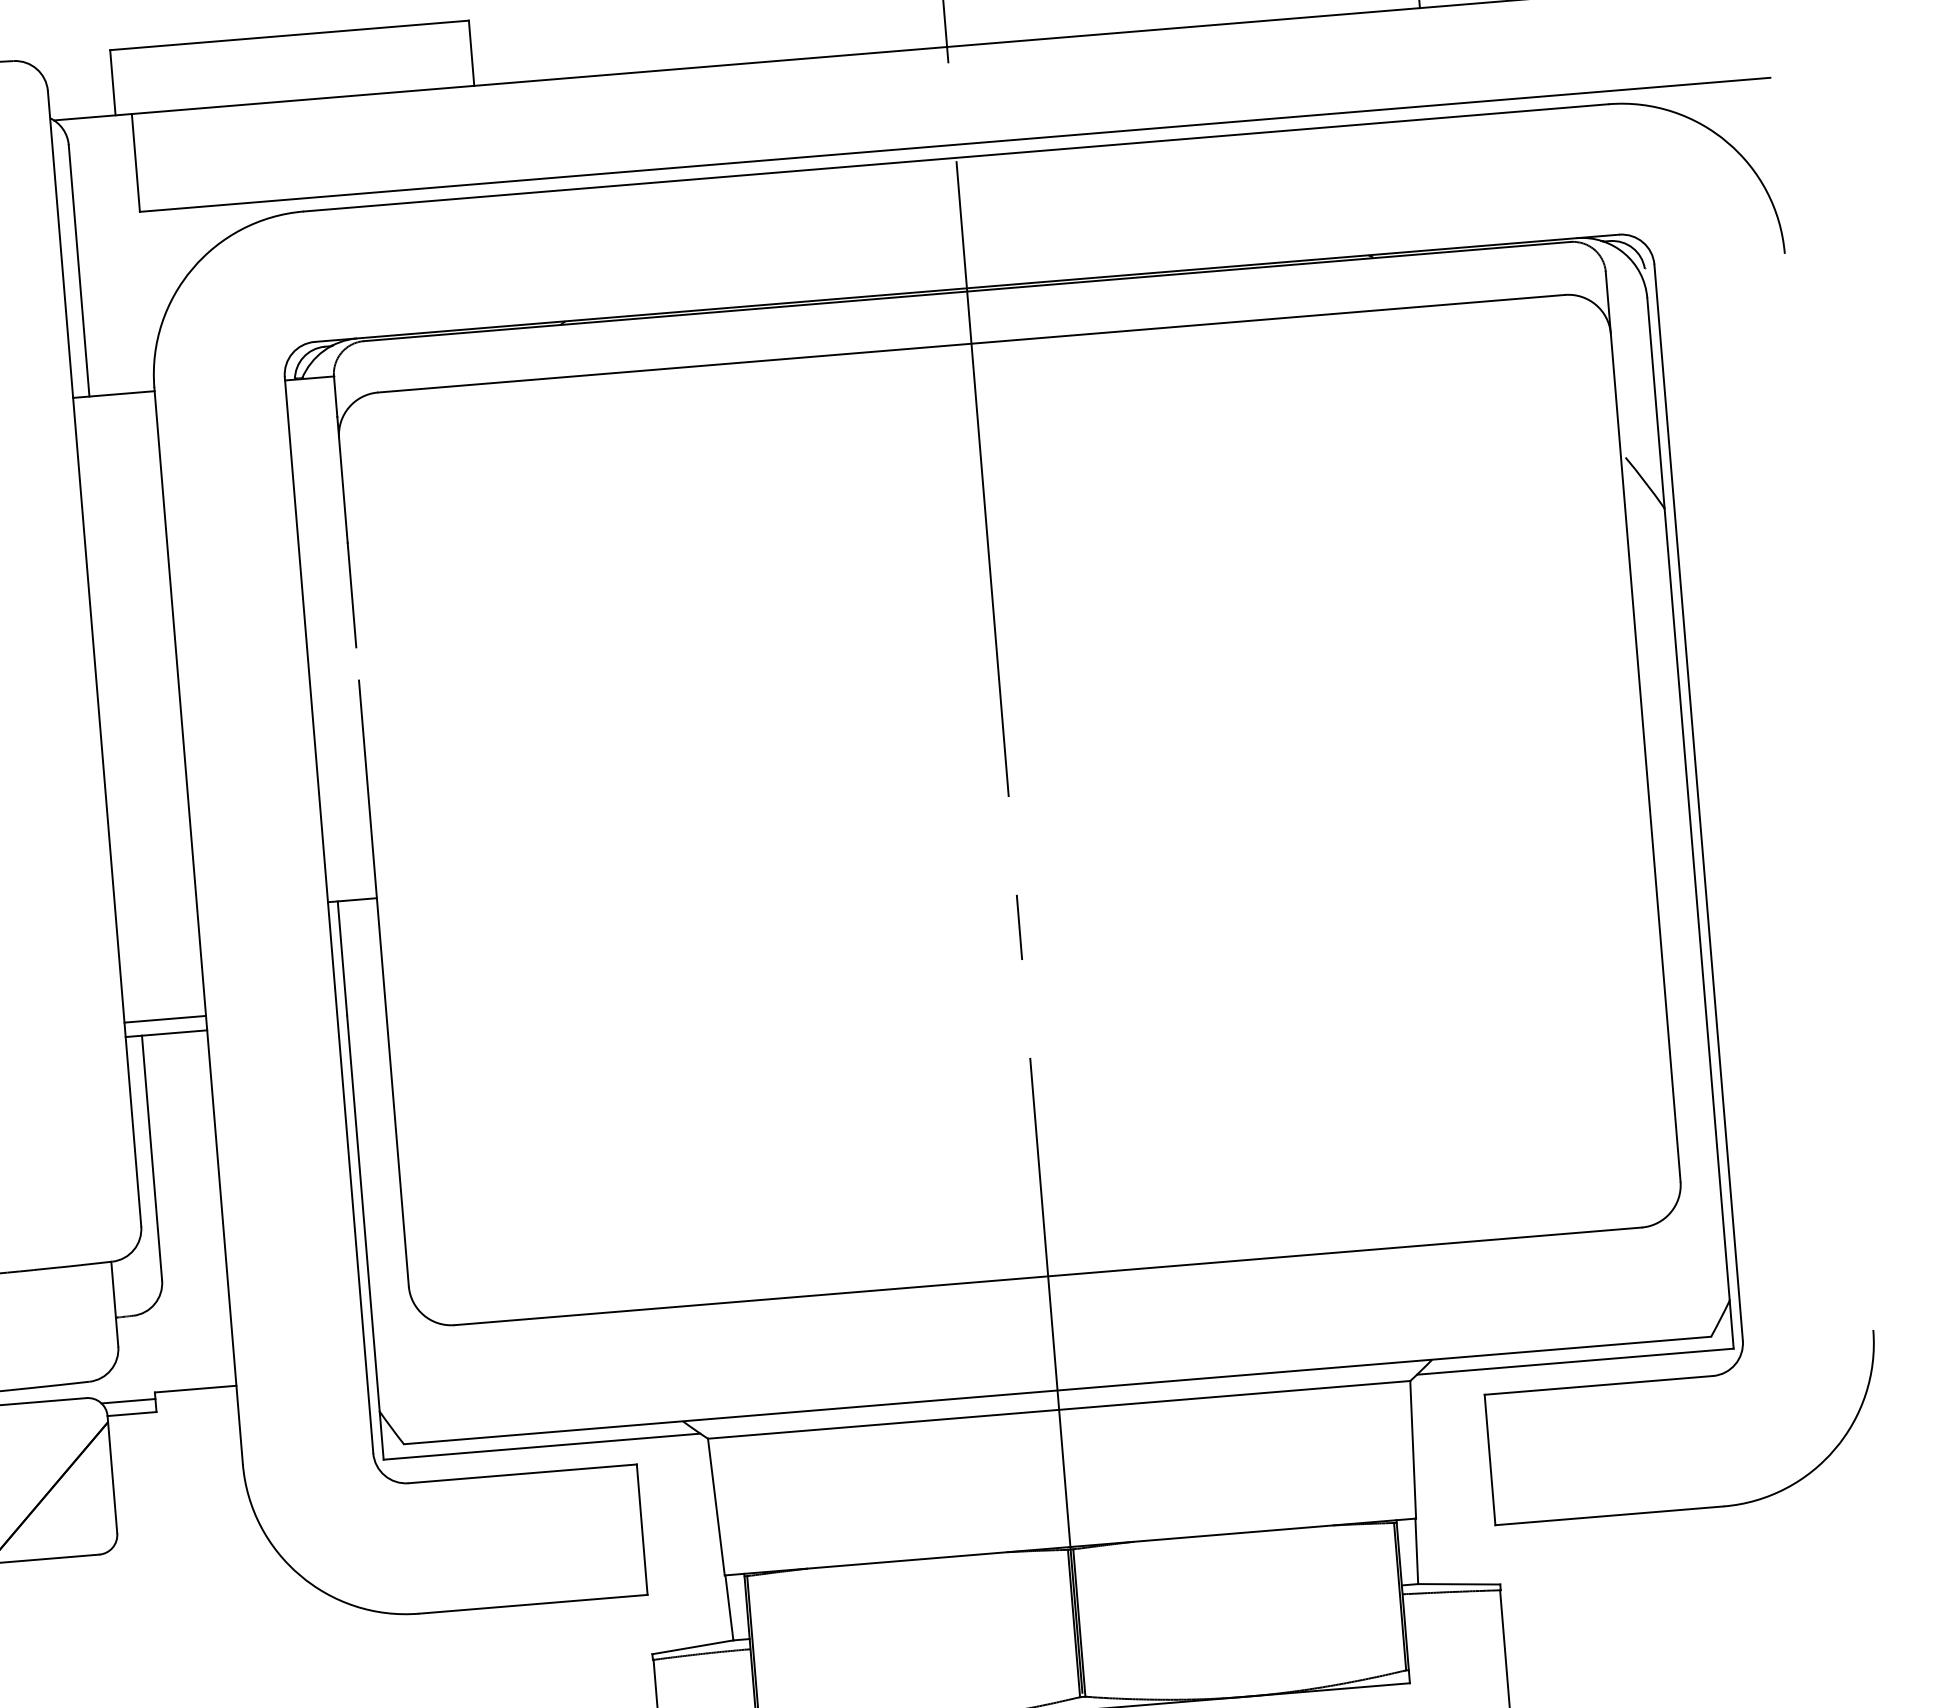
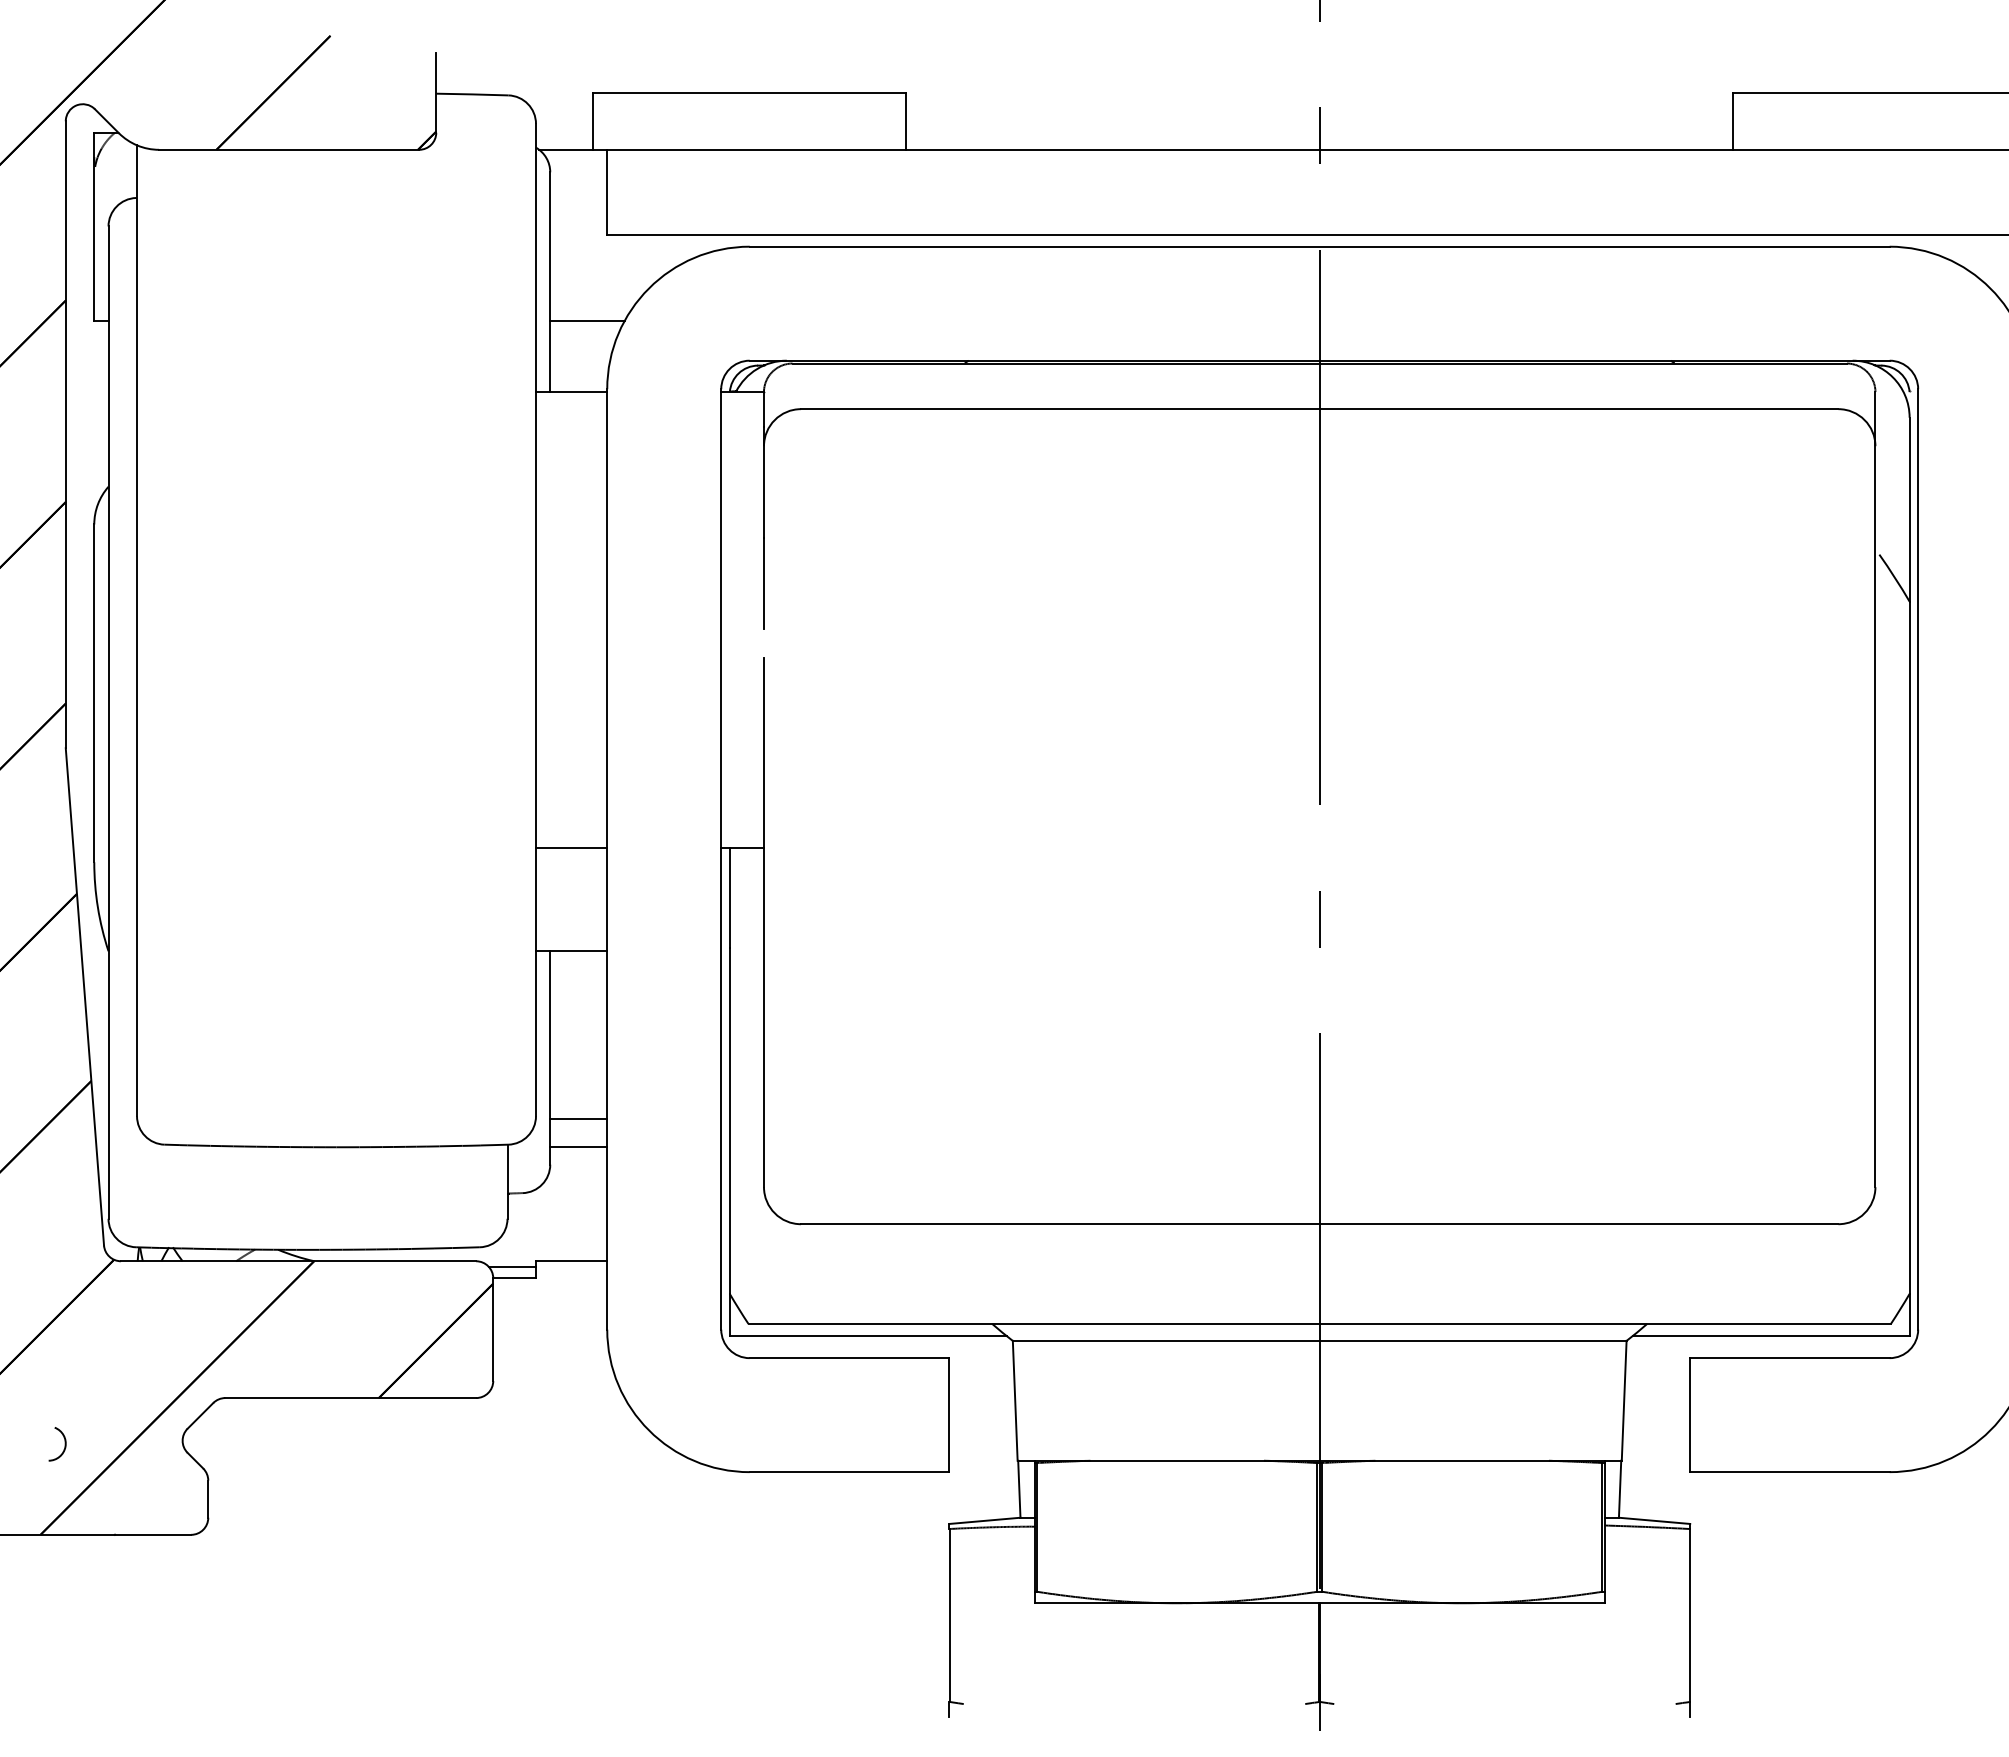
line: (125, 311) -> (587, 320), added
line: (165, 1019) -> (571, 848), moved
line: (190, 1225) -> (578, 1118), added
line: (192, 1258) -> (578, 1147), added

